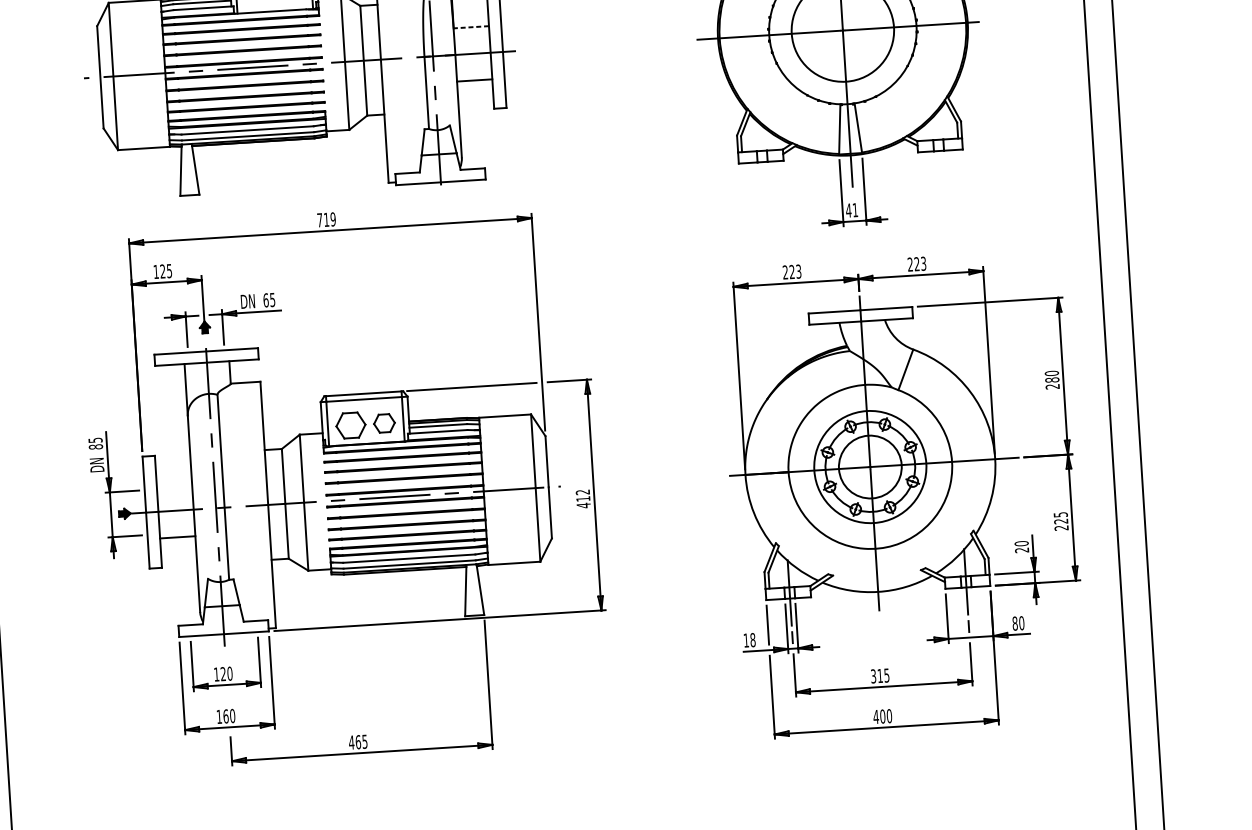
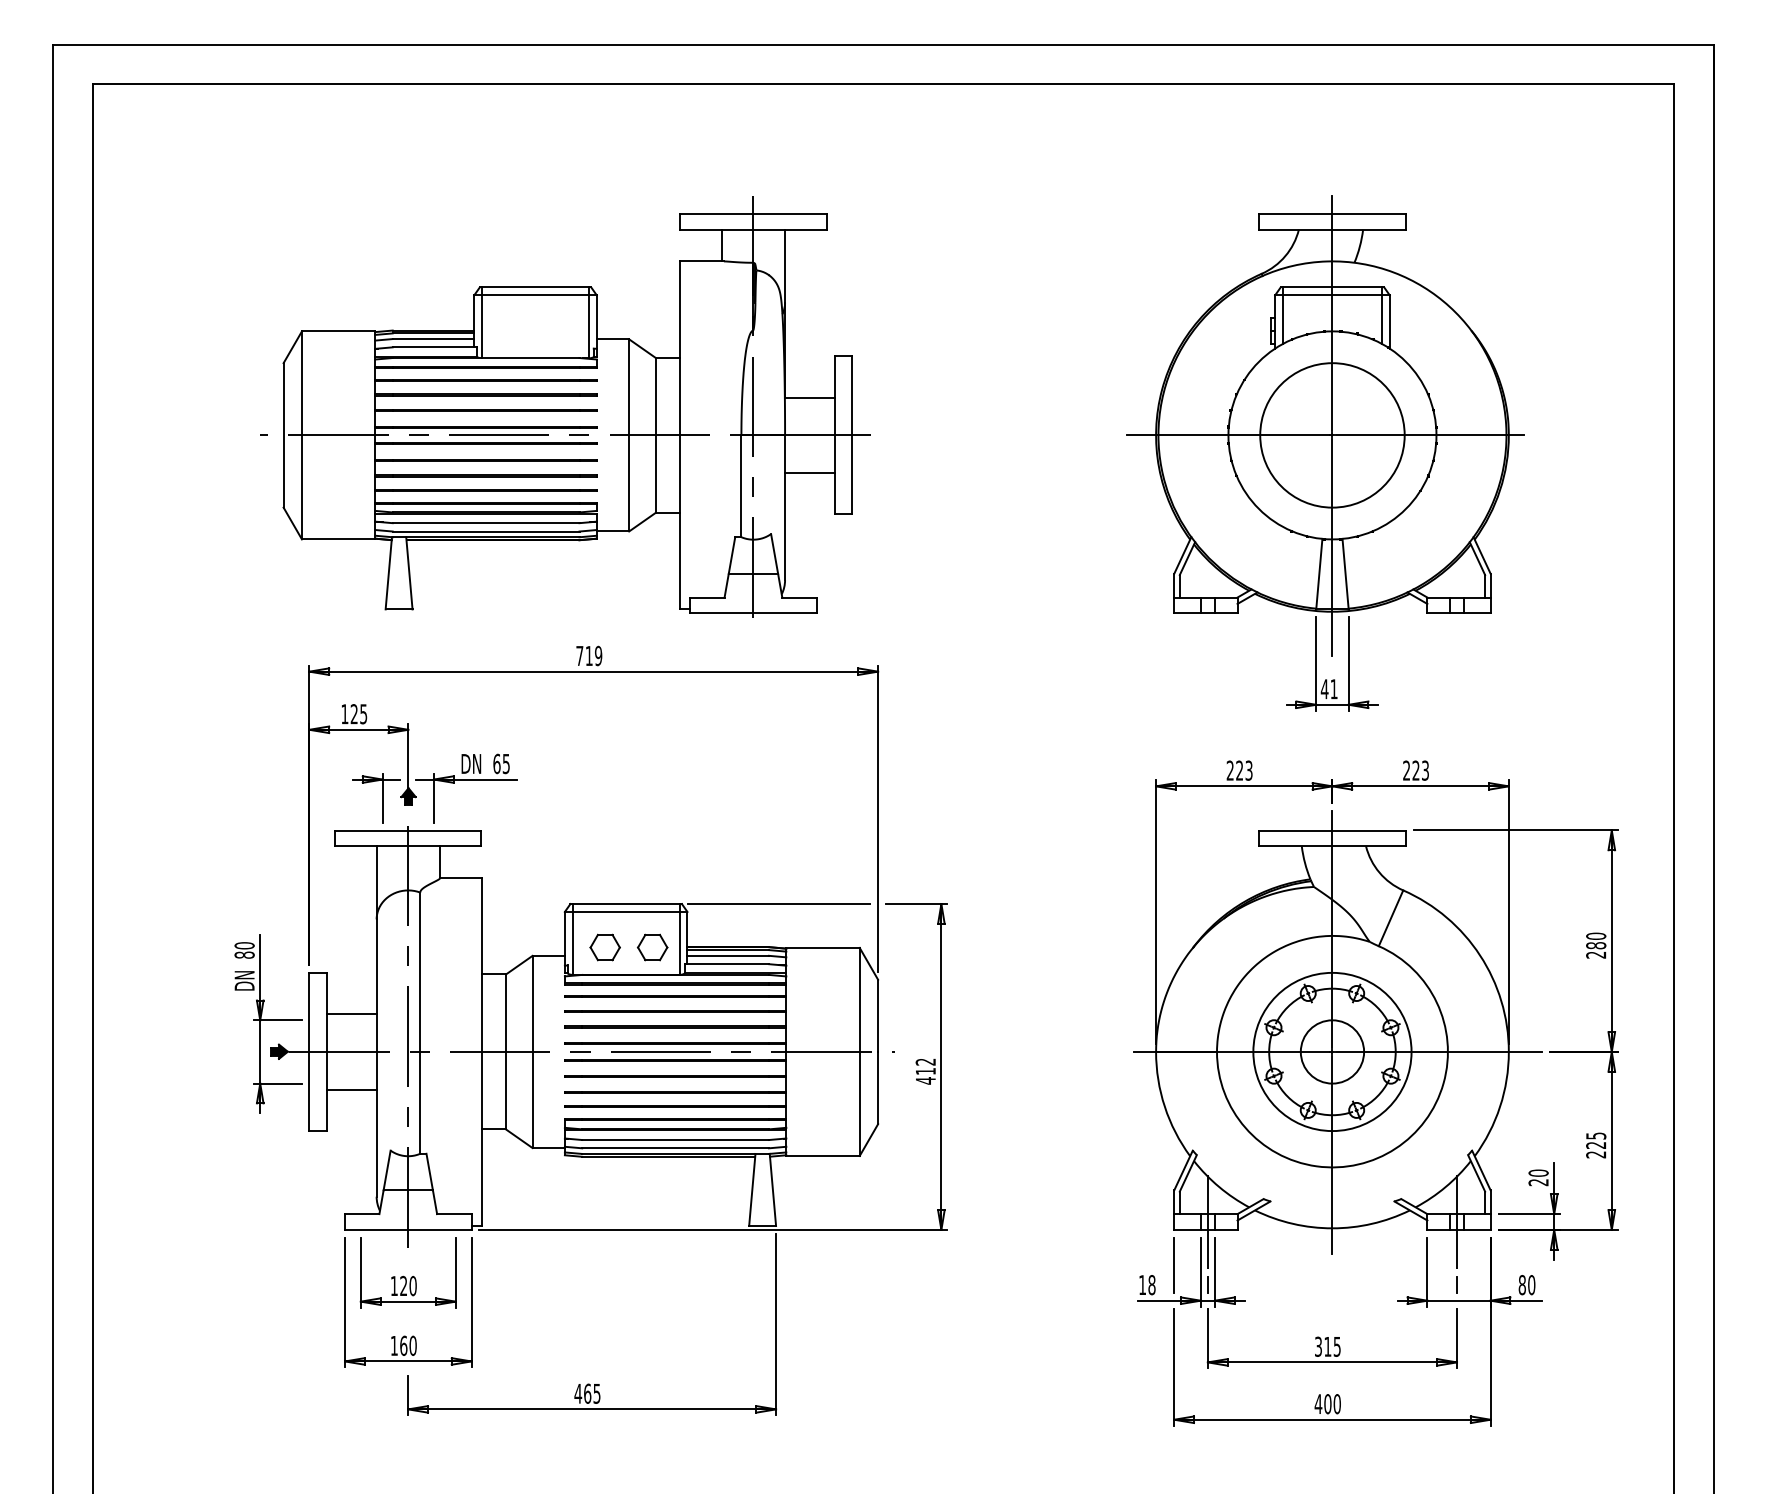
line: (470, 27) -> (809, 397), dashed -> solid
part: (350, 425) -> (604, 947), size x0.71
text: (95, 440) -> (244, 945), 85 -> 80
circle: (870, 466) -> (1332, 1051), size x0.71
line: (174, 484) -> (351, 1014), added

